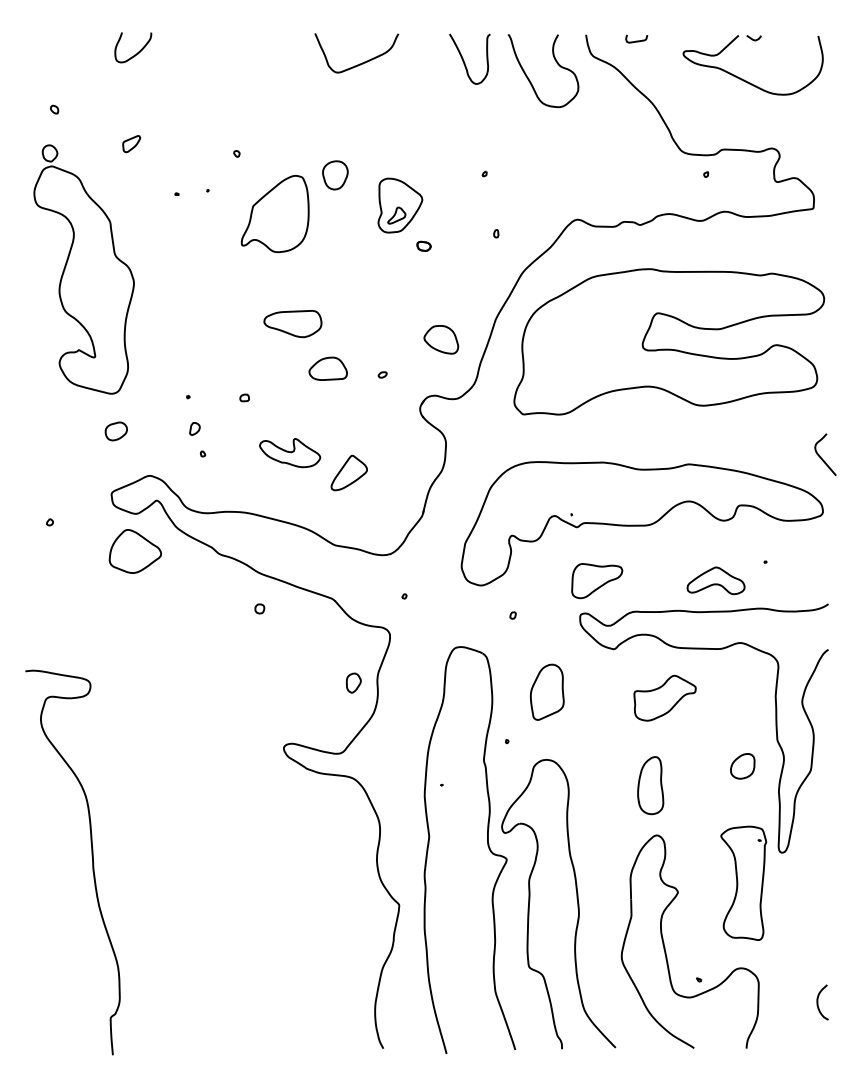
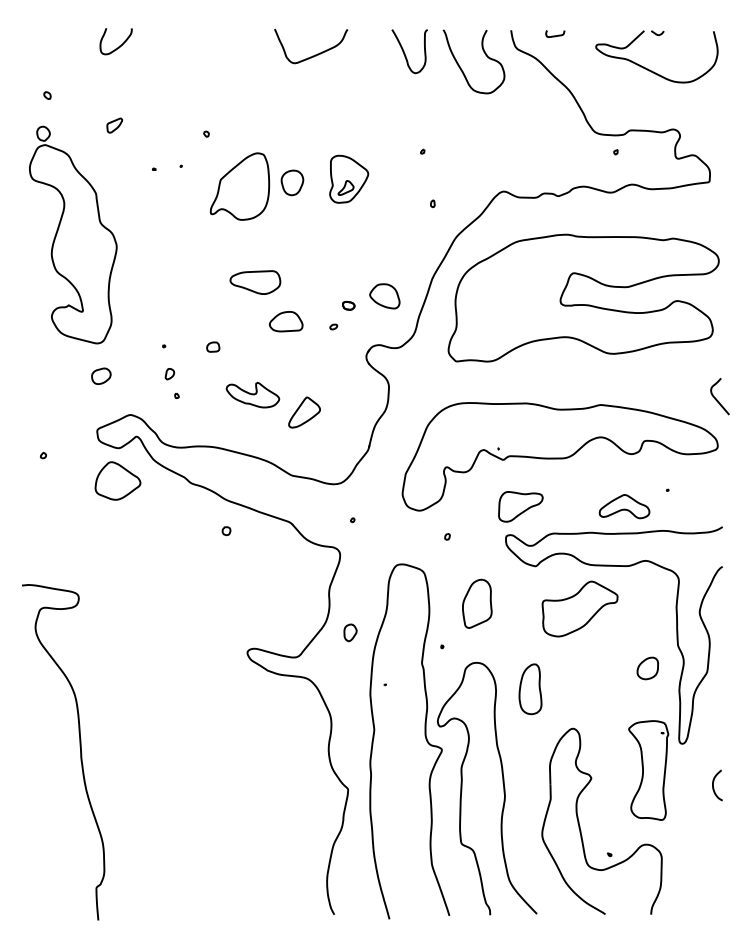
part: (335, 174) -> (292, 182), moved
part: (423, 245) -> (348, 305), moved
part: (244, 397) -> (213, 346), size x1.6
part: (353, 682) -> (350, 632), moved
part: (664, 697) -> (579, 608), size x1.4
part: (650, 785) -> (530, 689), moved
curve: (818, 1002) -> (713, 785), moved

